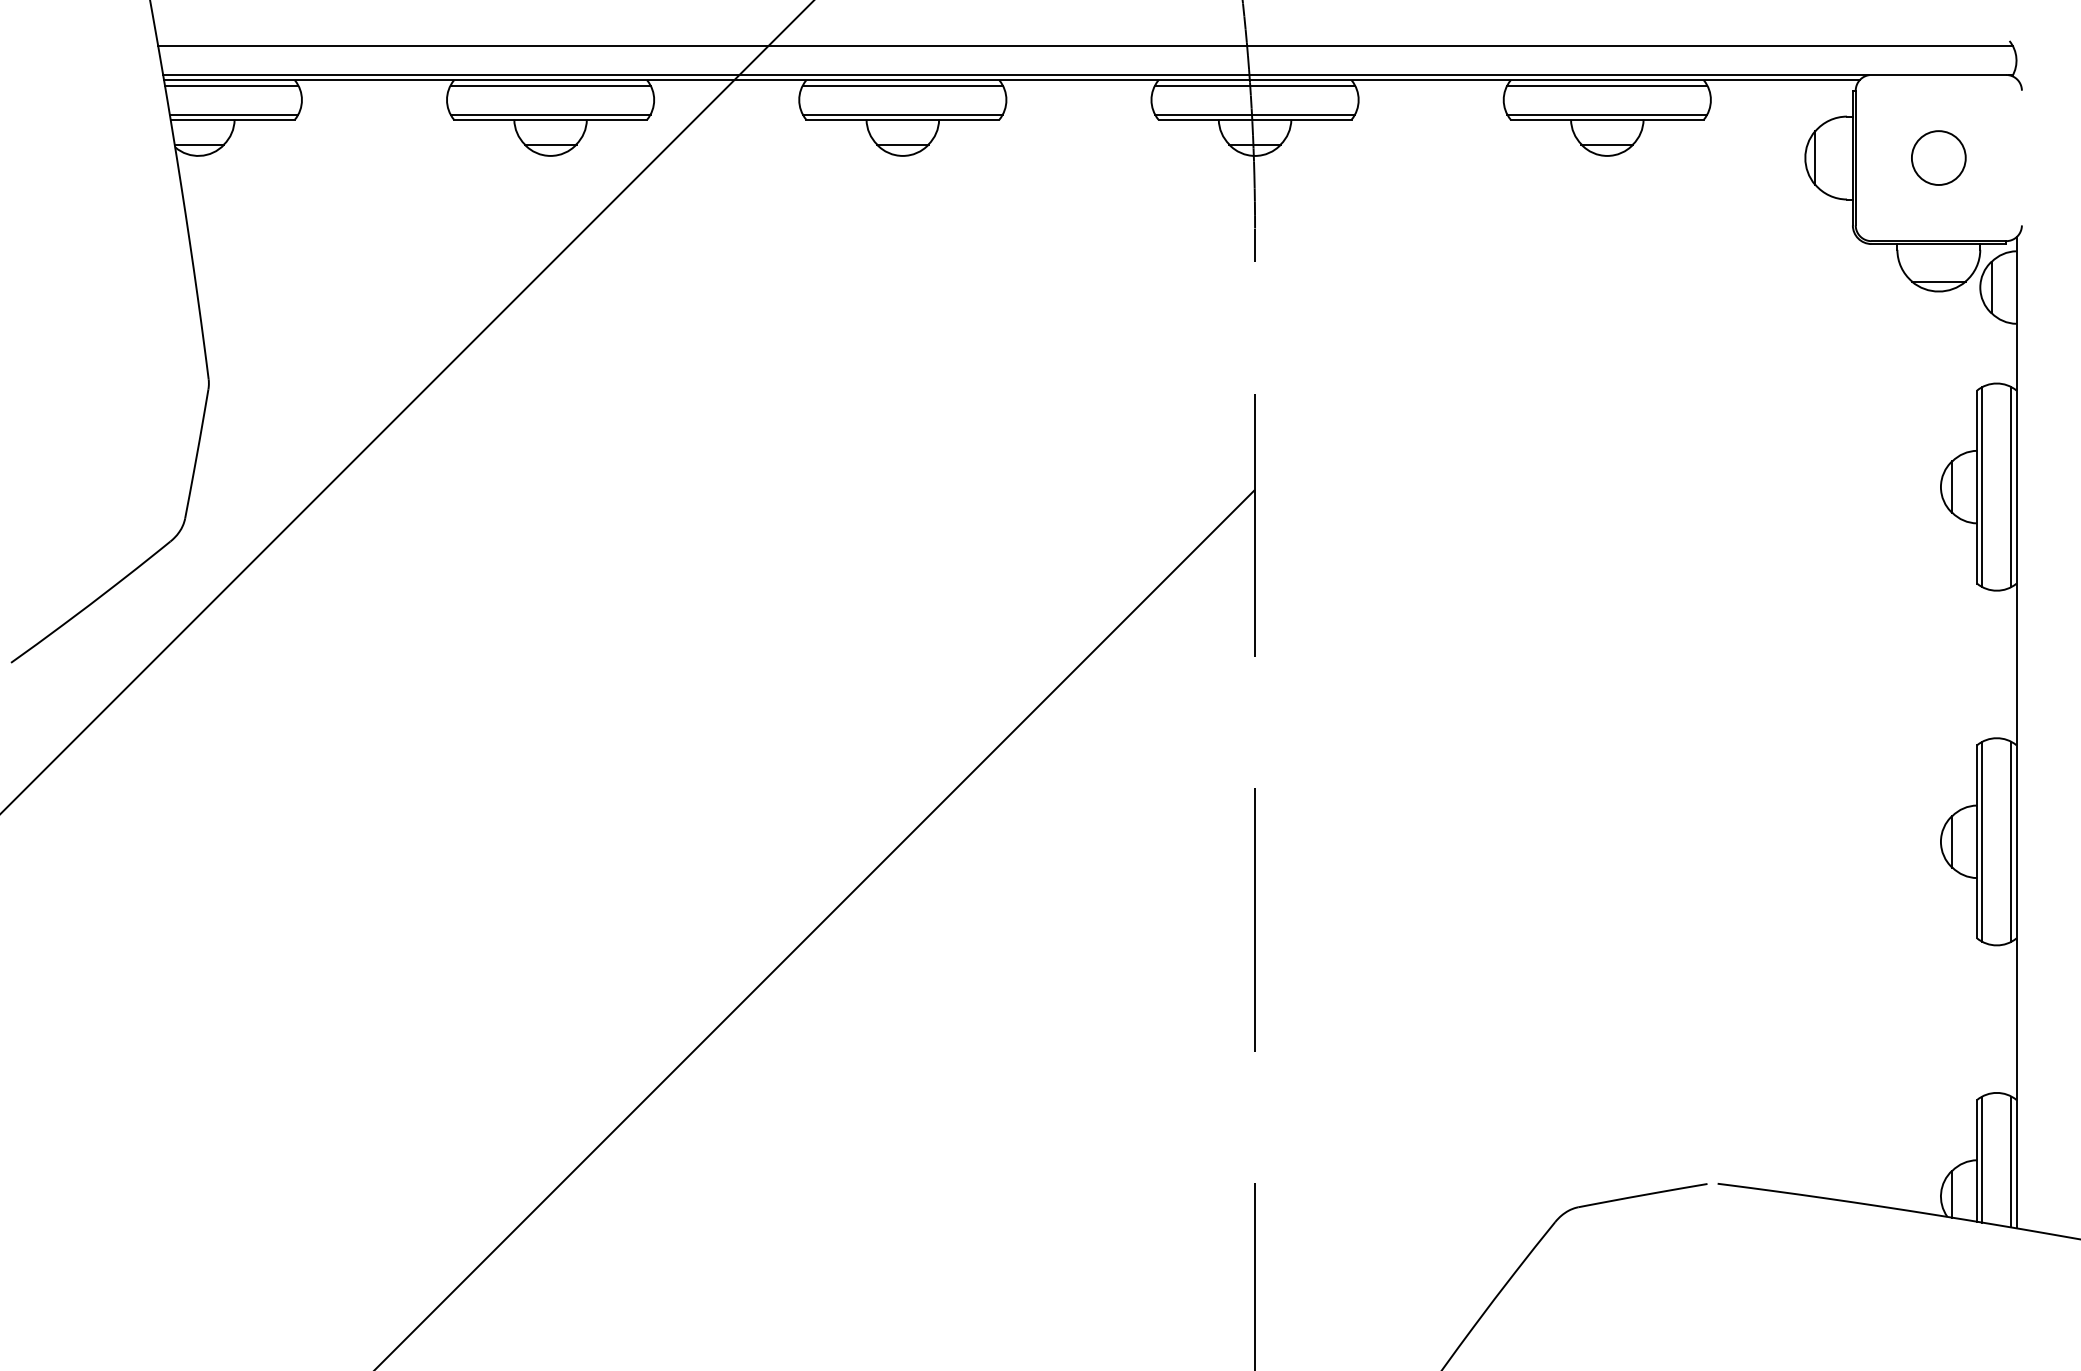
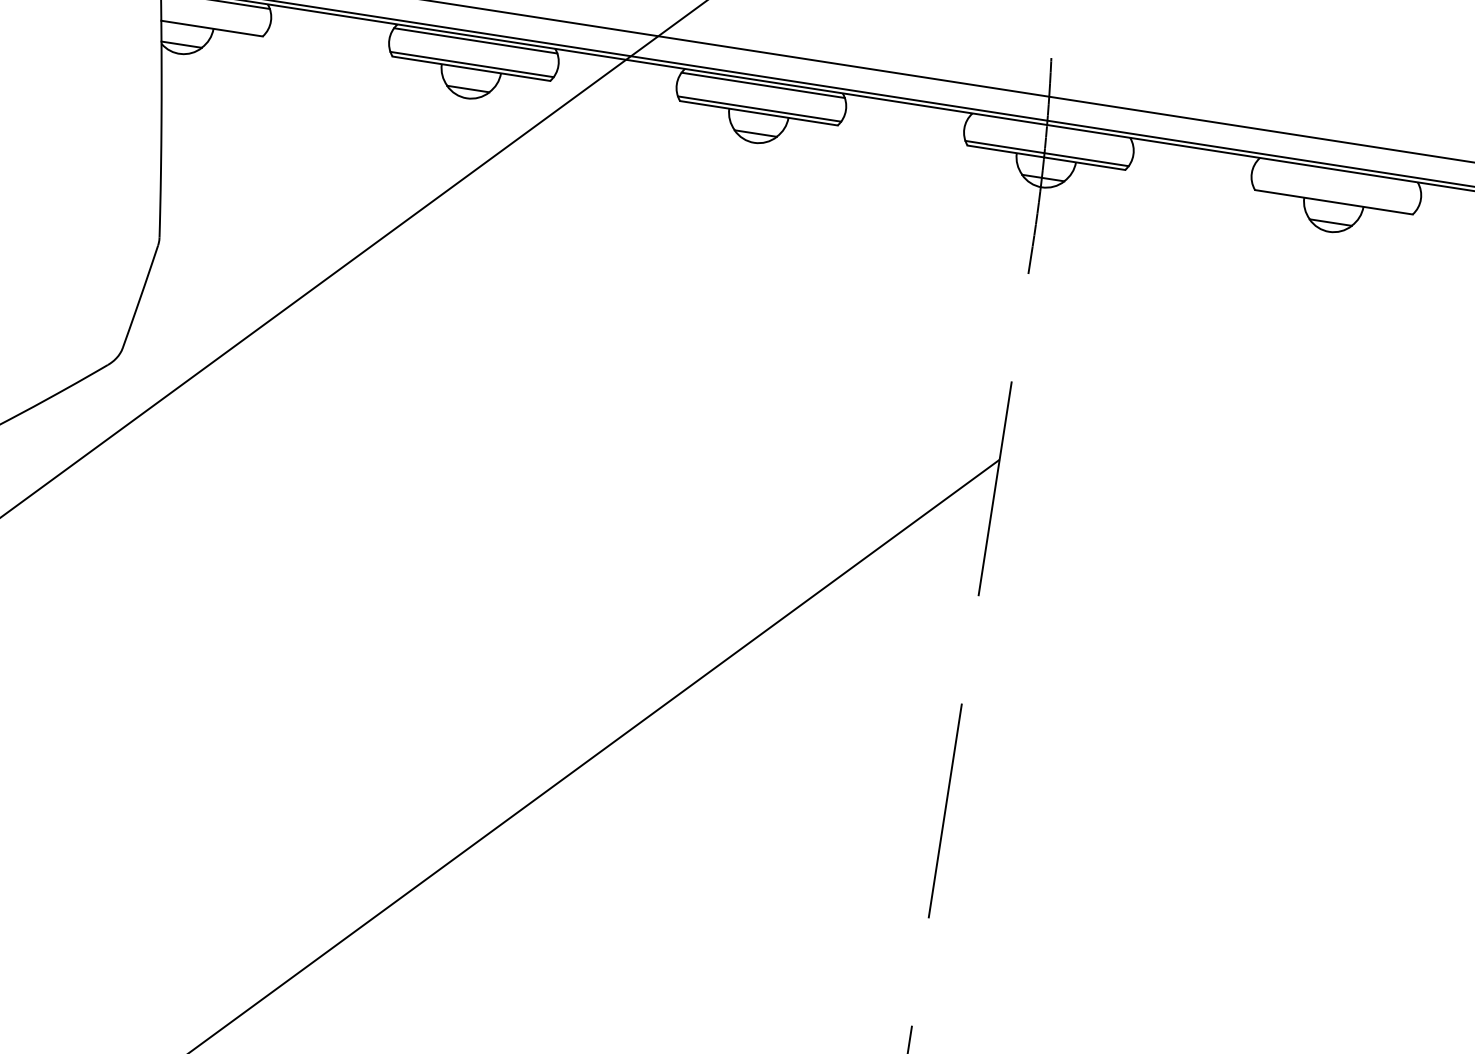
line: (1255, 85) -> (1051, 129), removed
line: (1607, 85) -> (1338, 174), removed
line: (233, 114) -> (213, 24), removed
line: (1607, 114) -> (1334, 198), removed

